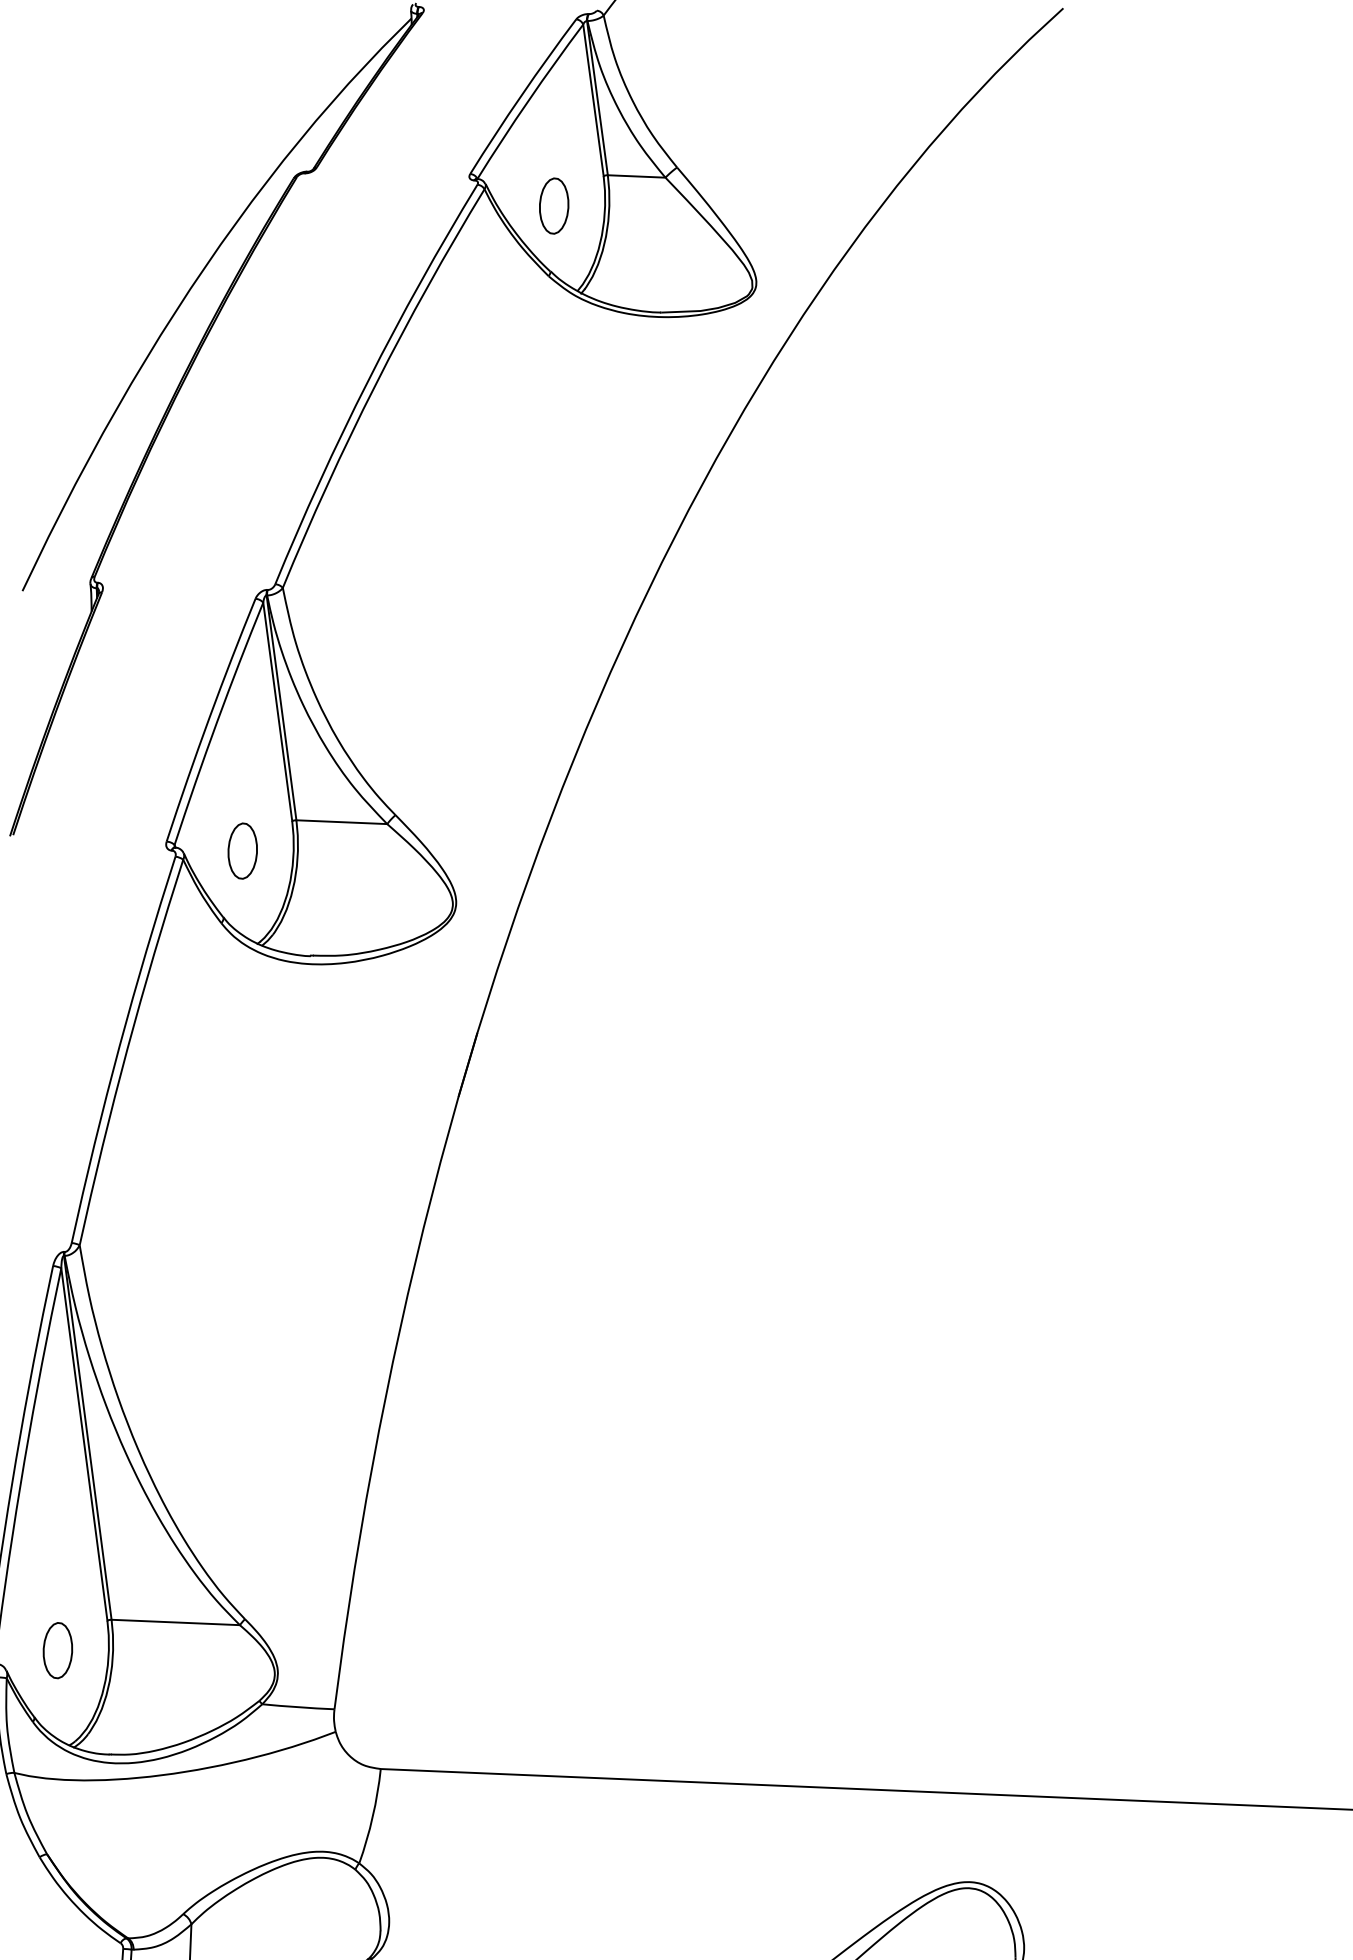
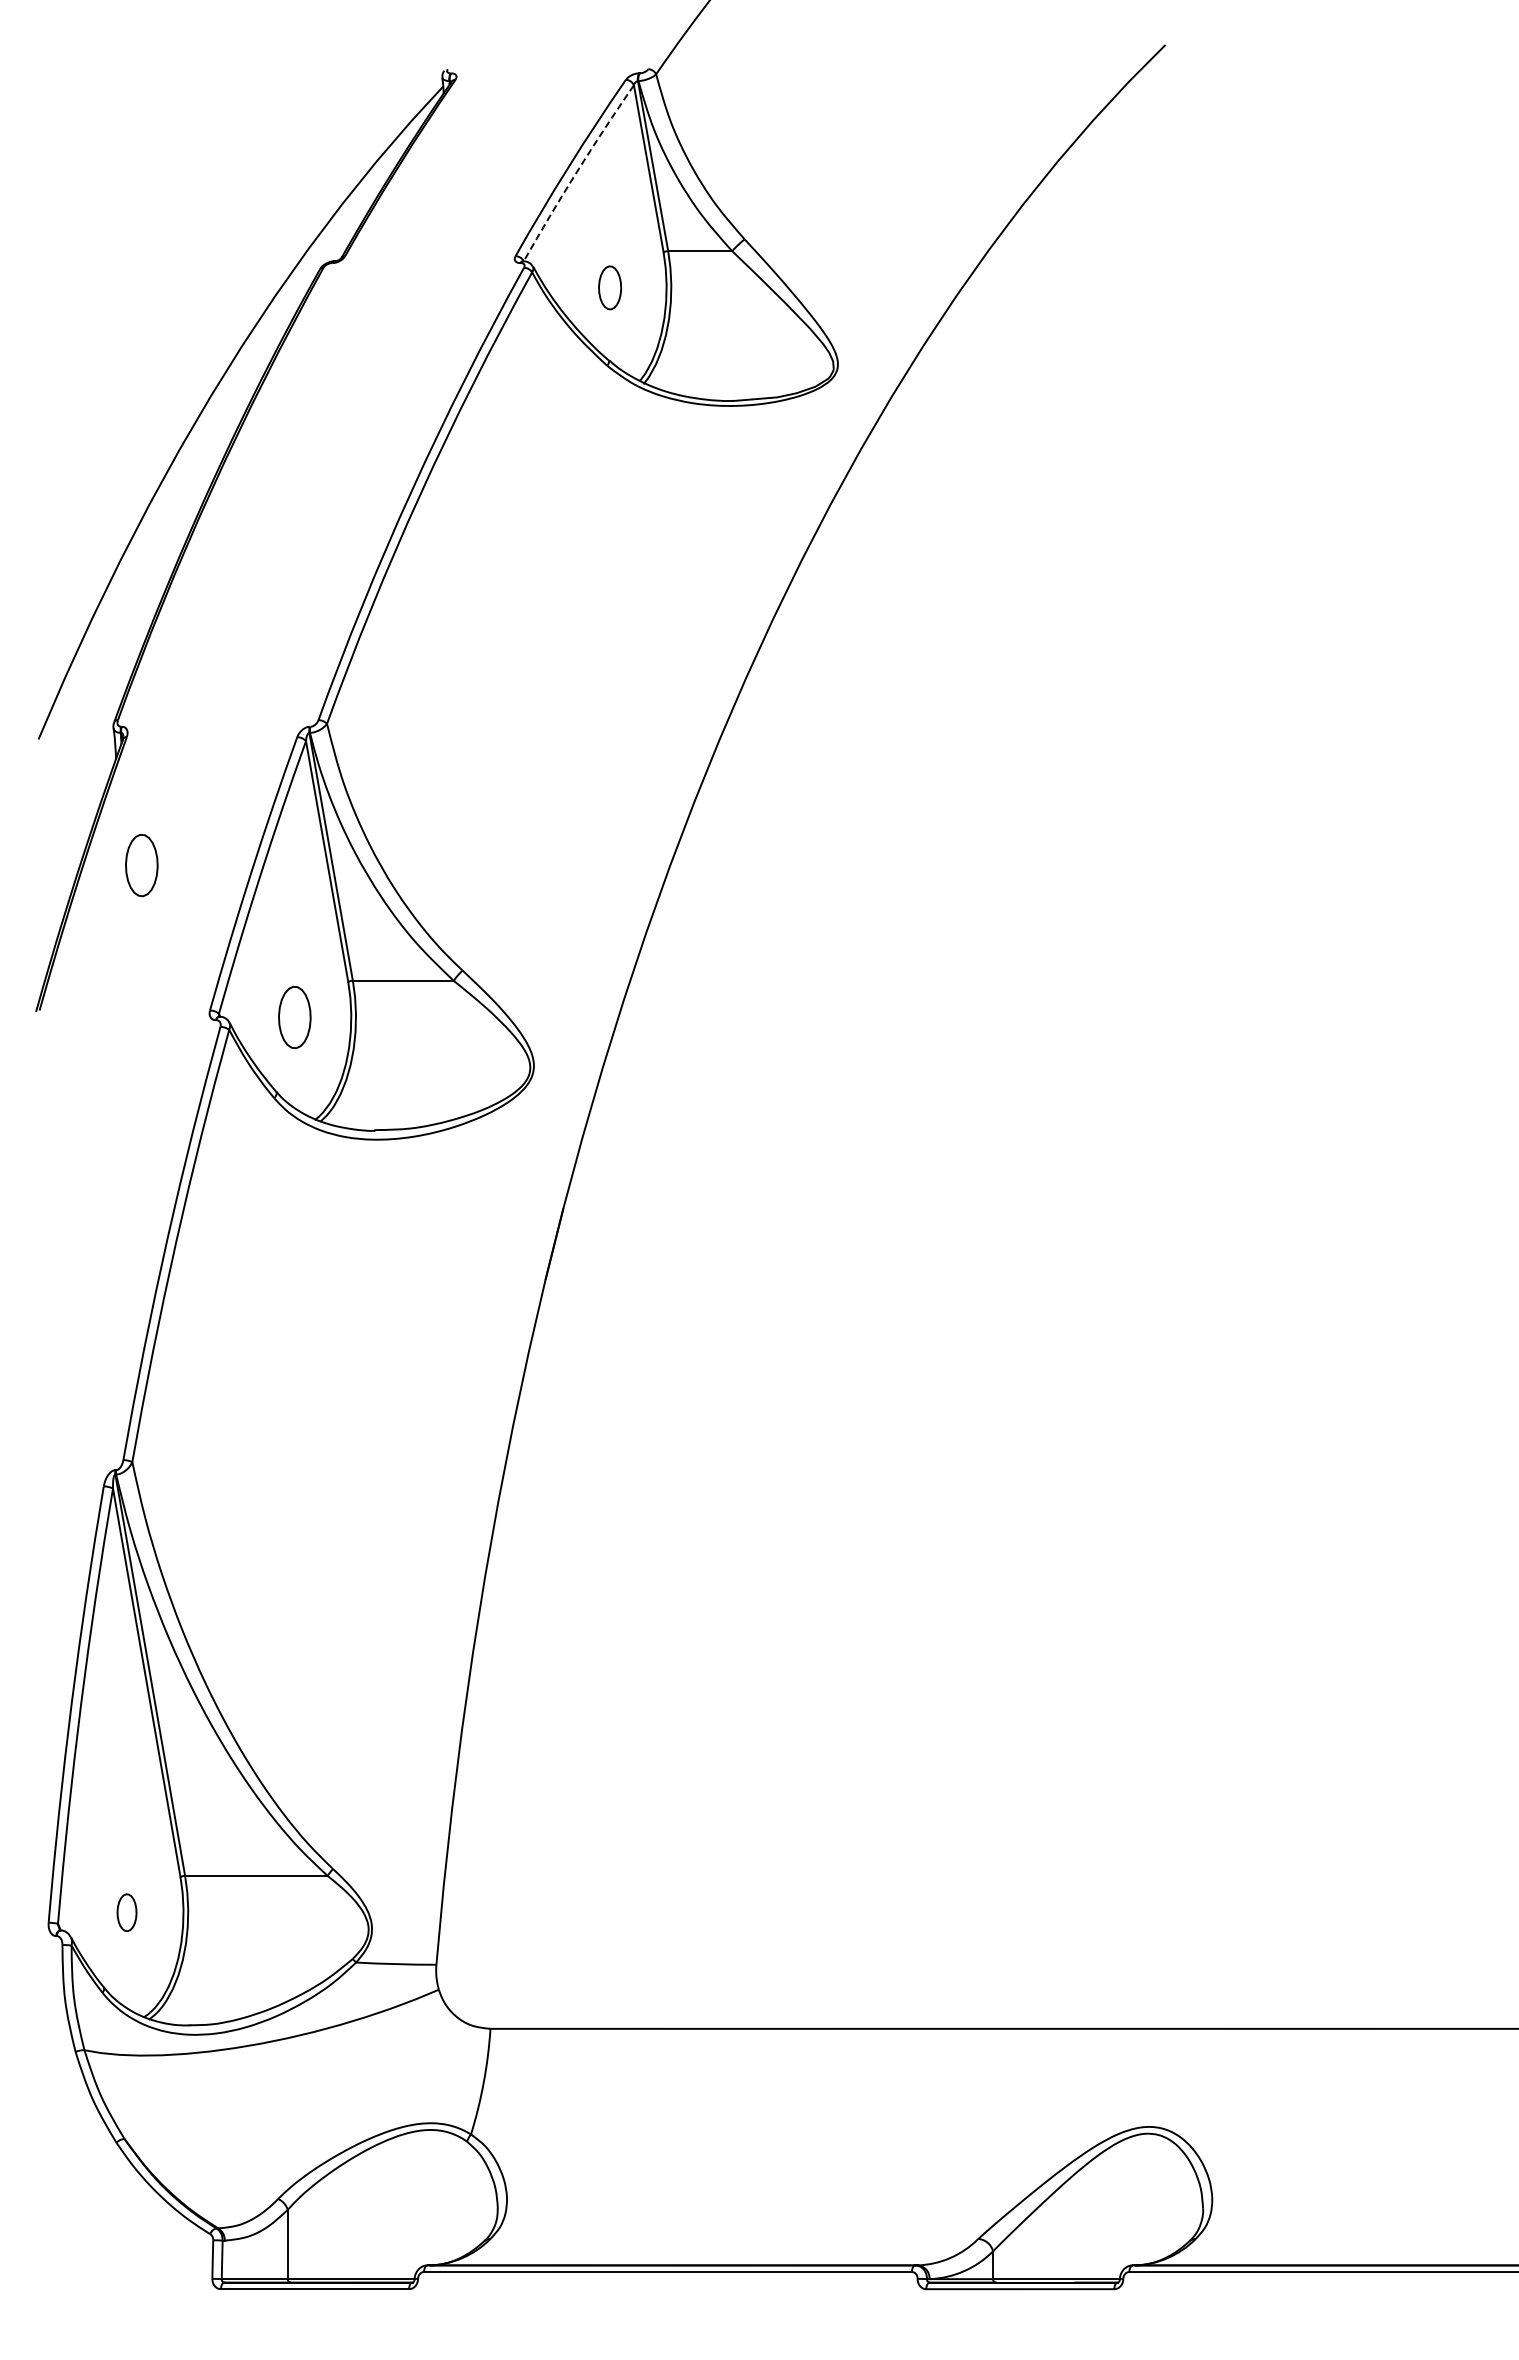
arc: (528, 100) -> (576, 172), solid -> dashed
part: (553, 205) -> (609, 287), size x0.7
part: (110, 708) -> (141, 865), added
part: (57, 1650) -> (126, 1912), size x0.6

